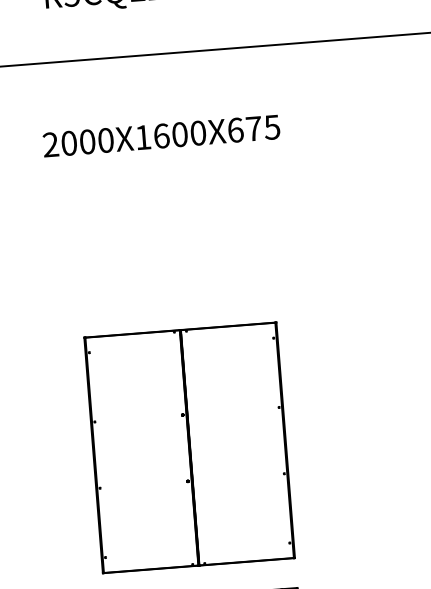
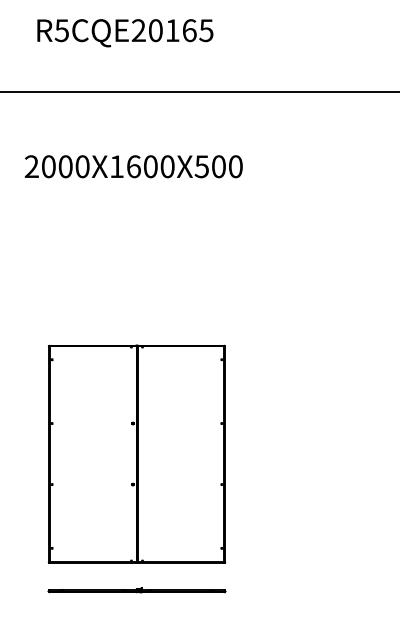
text: (253, 128) -> (218, 166), 675 -> 500

